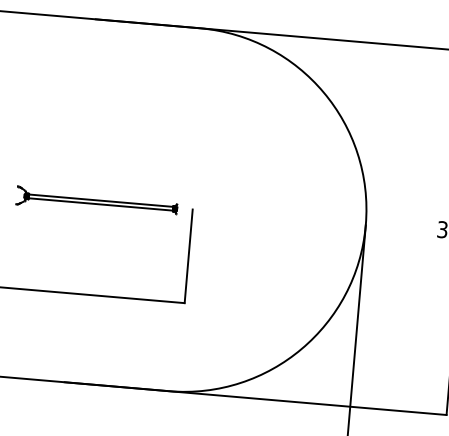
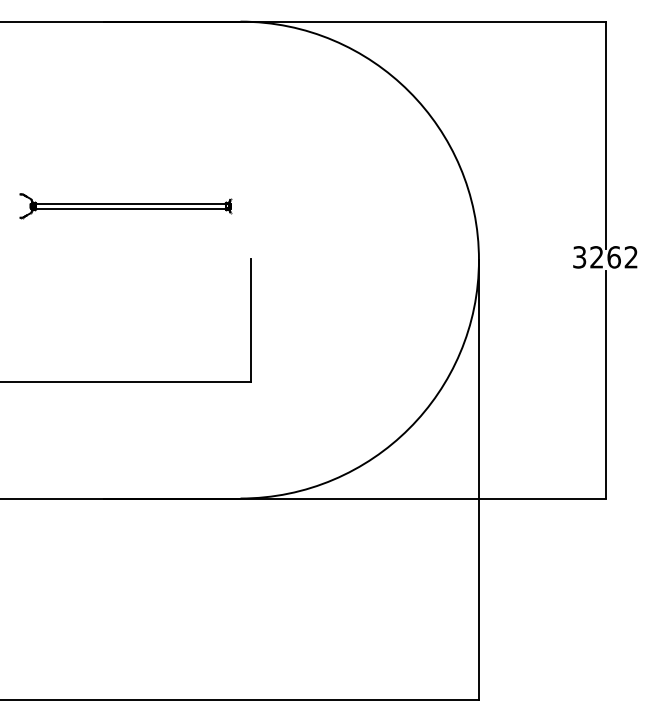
part: (96, 202) -> (125, 206), moved

